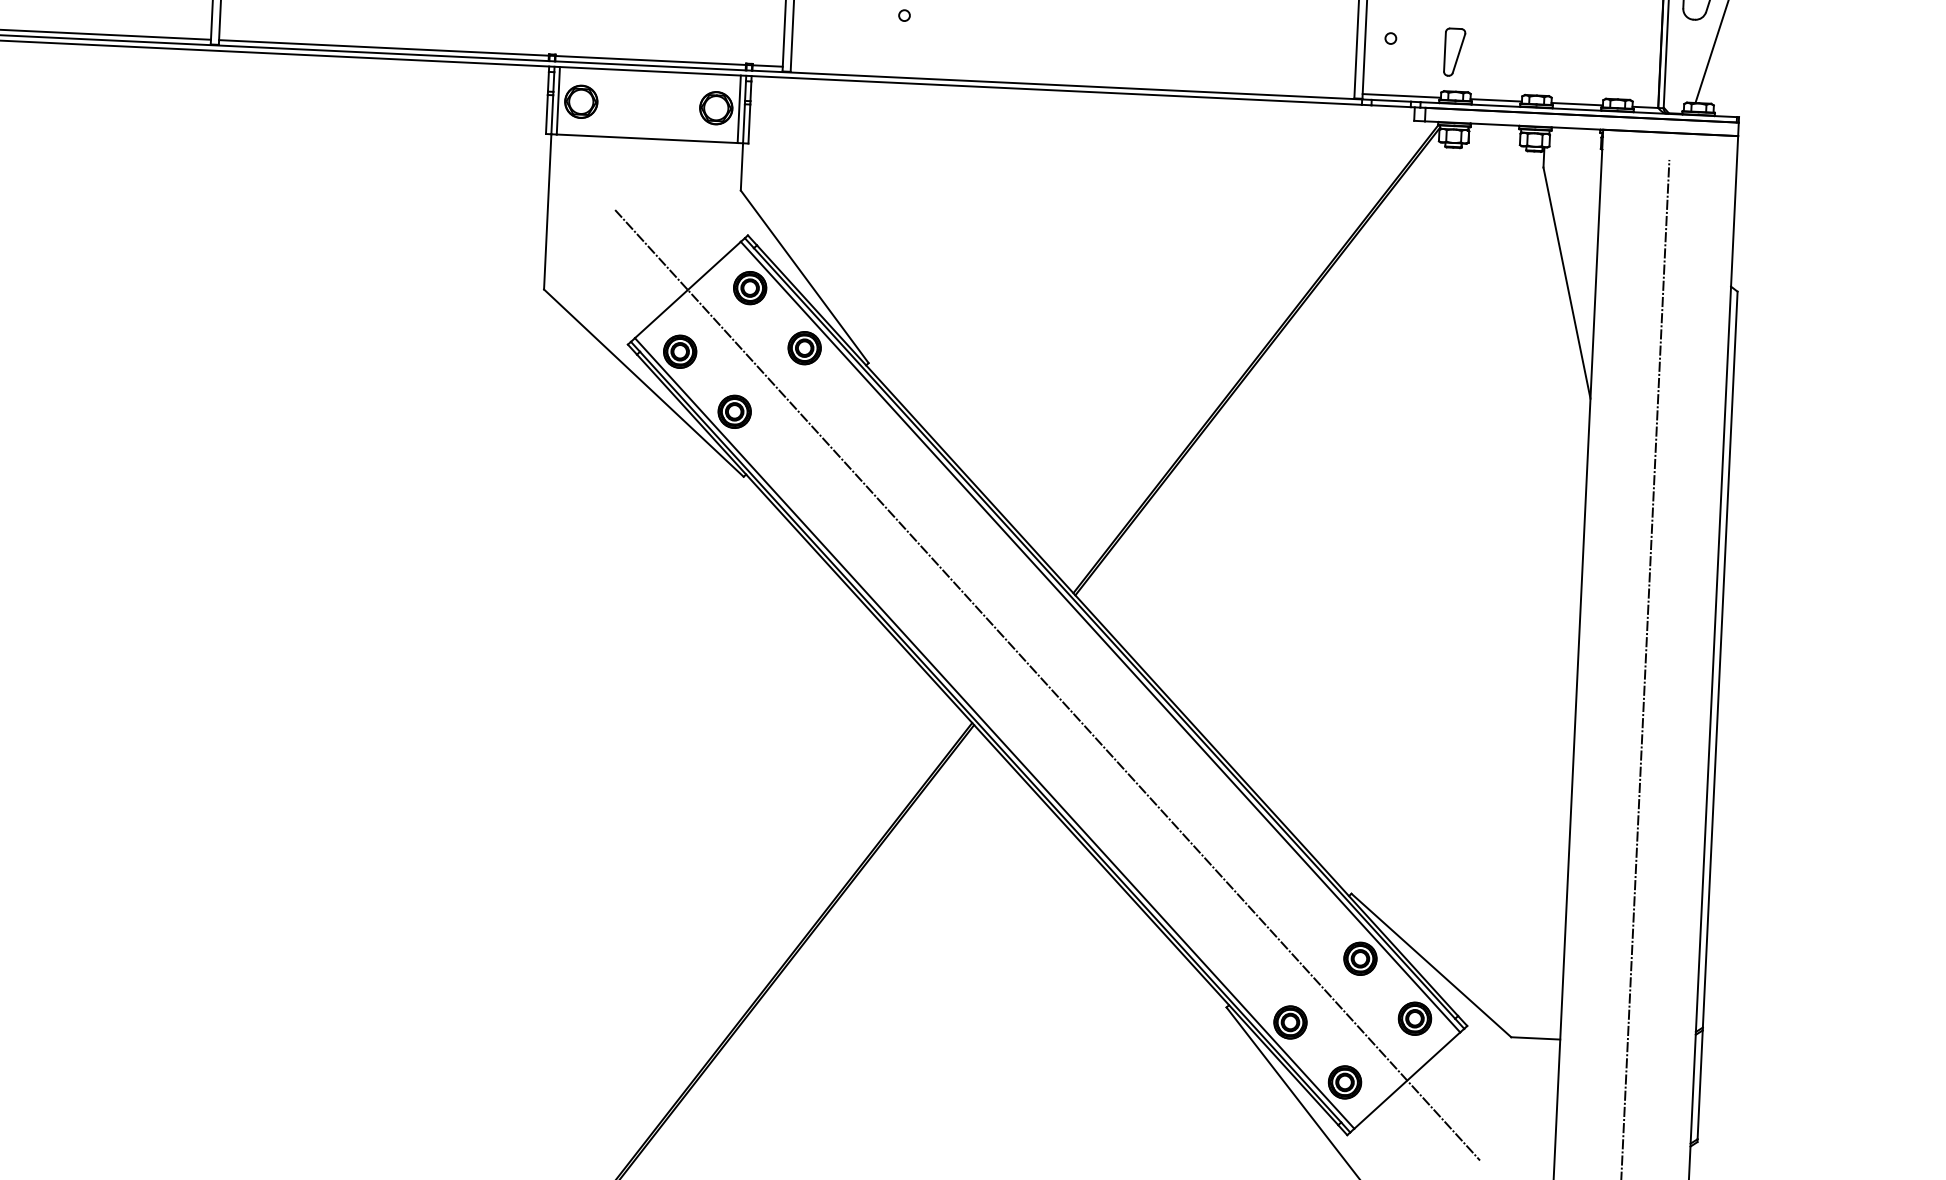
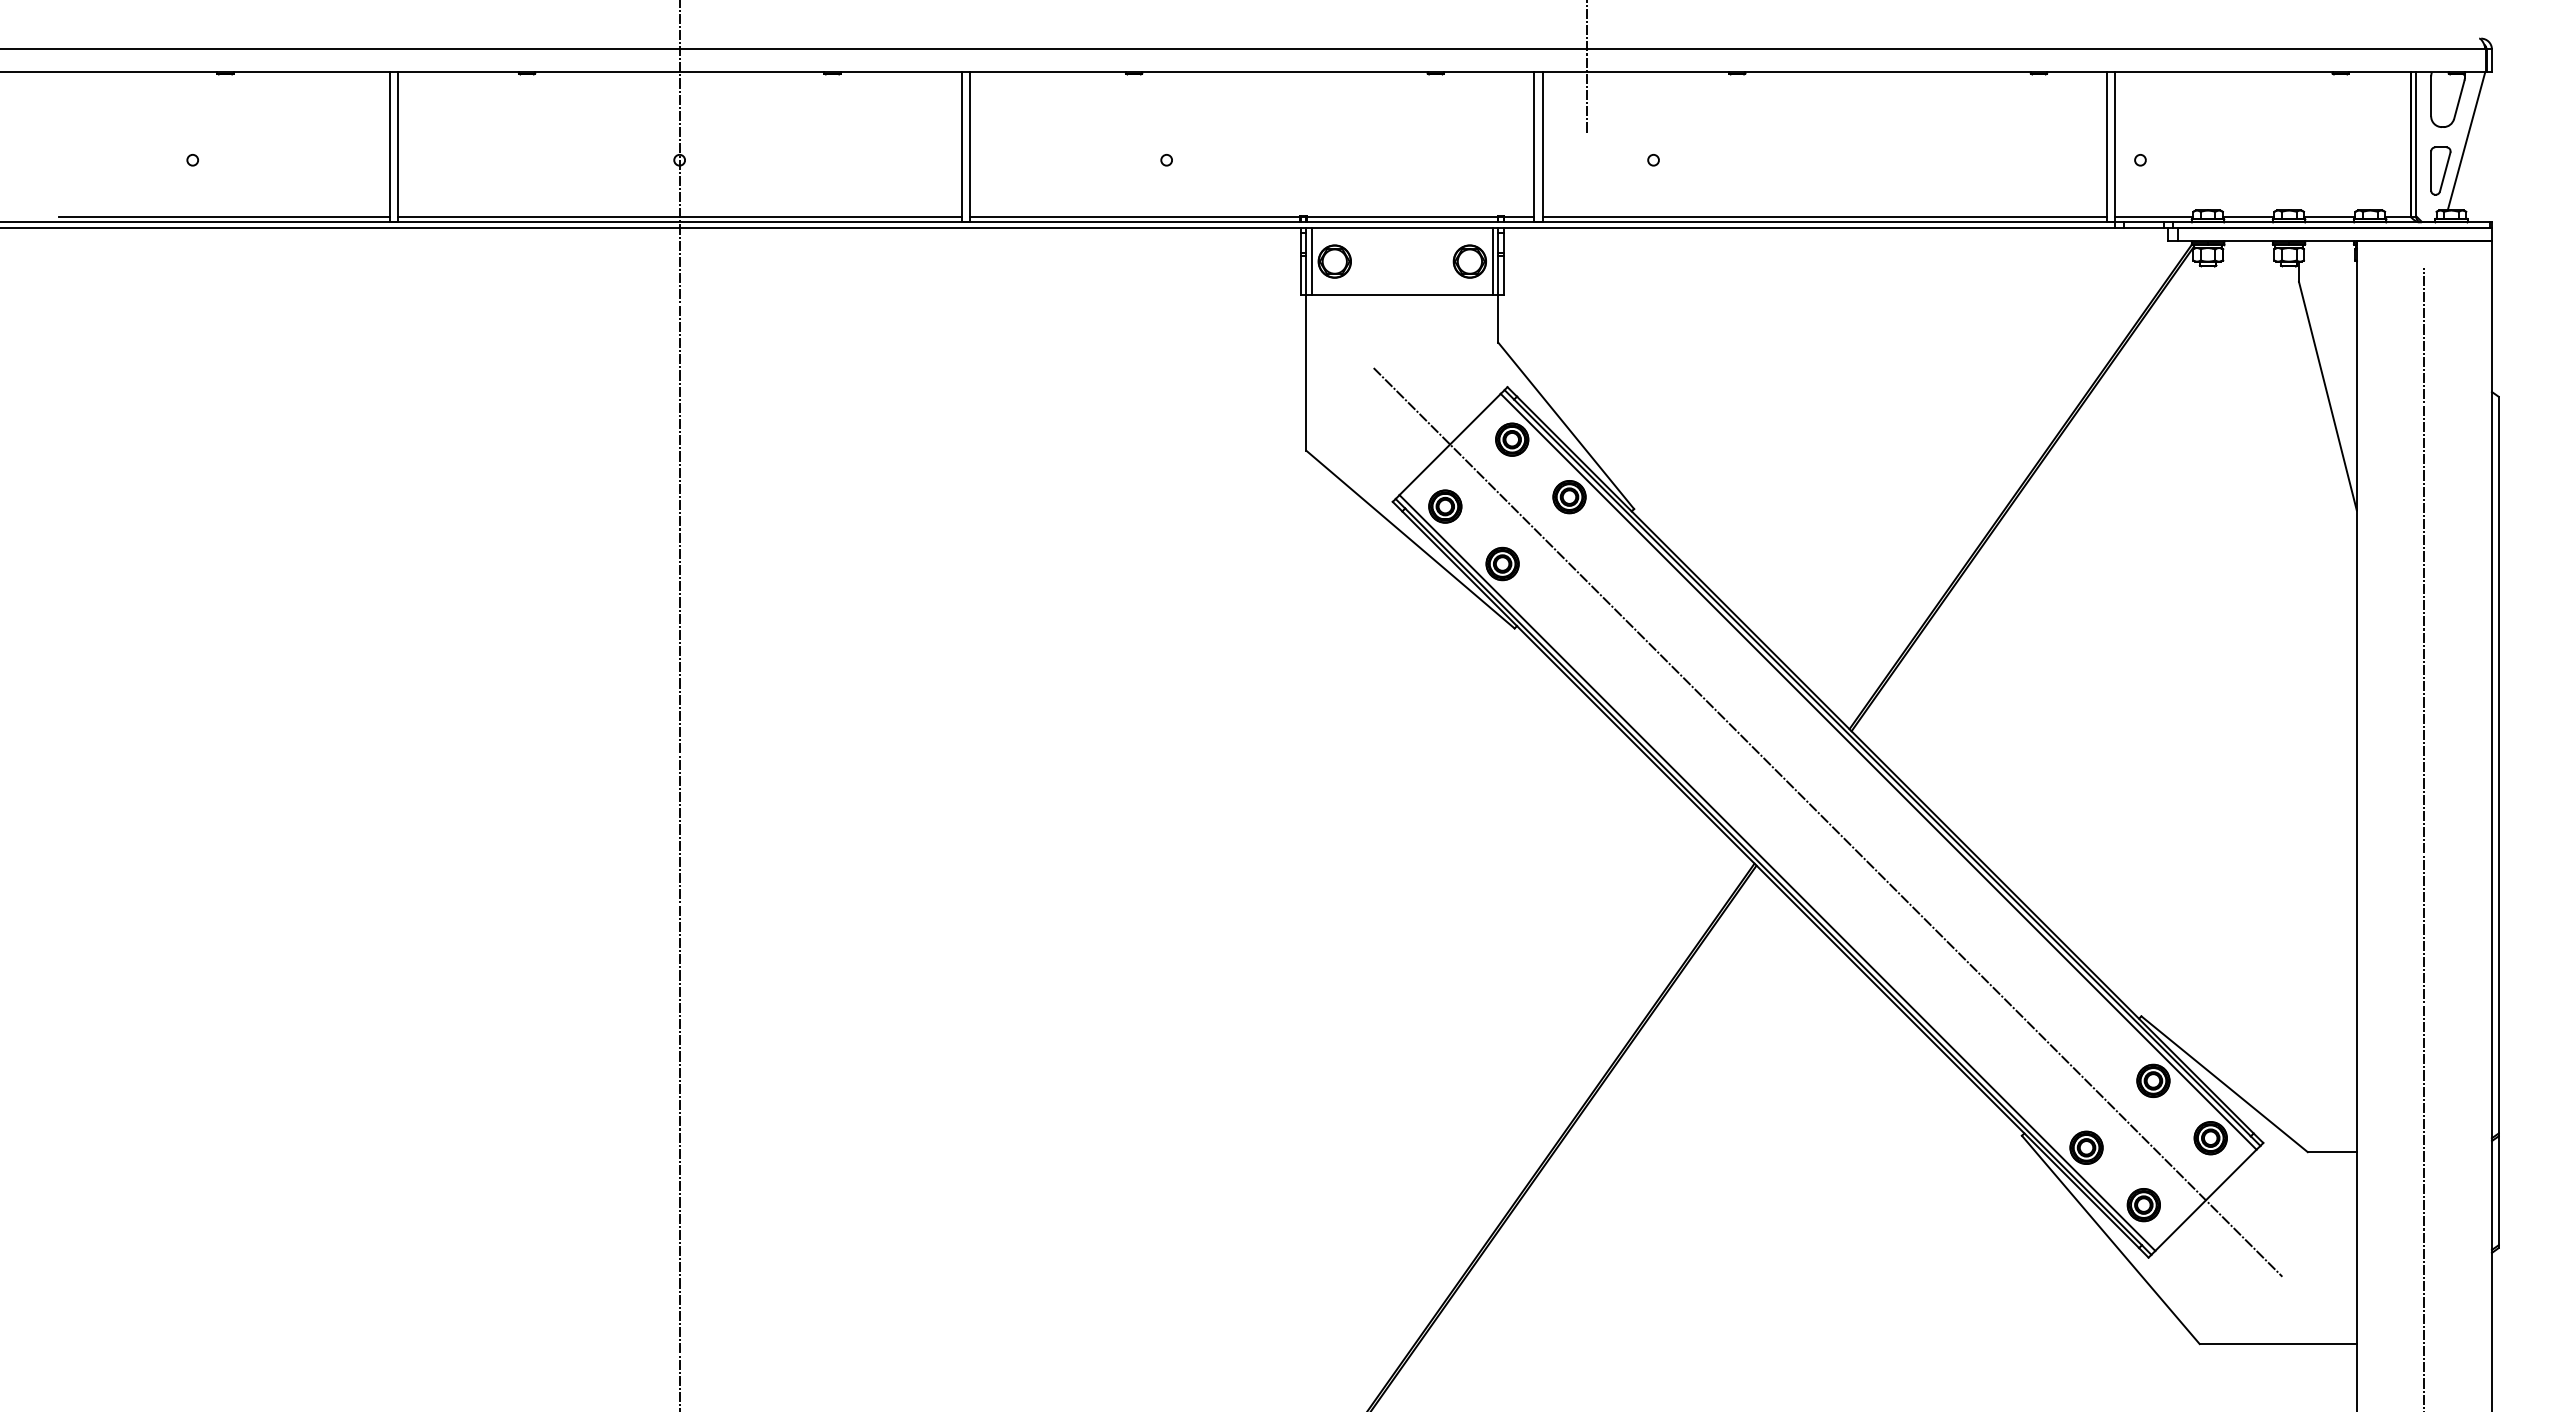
part: (1454, 51) -> (2440, 170), moved
line: (1072, 80) -> (1824, 217), added

